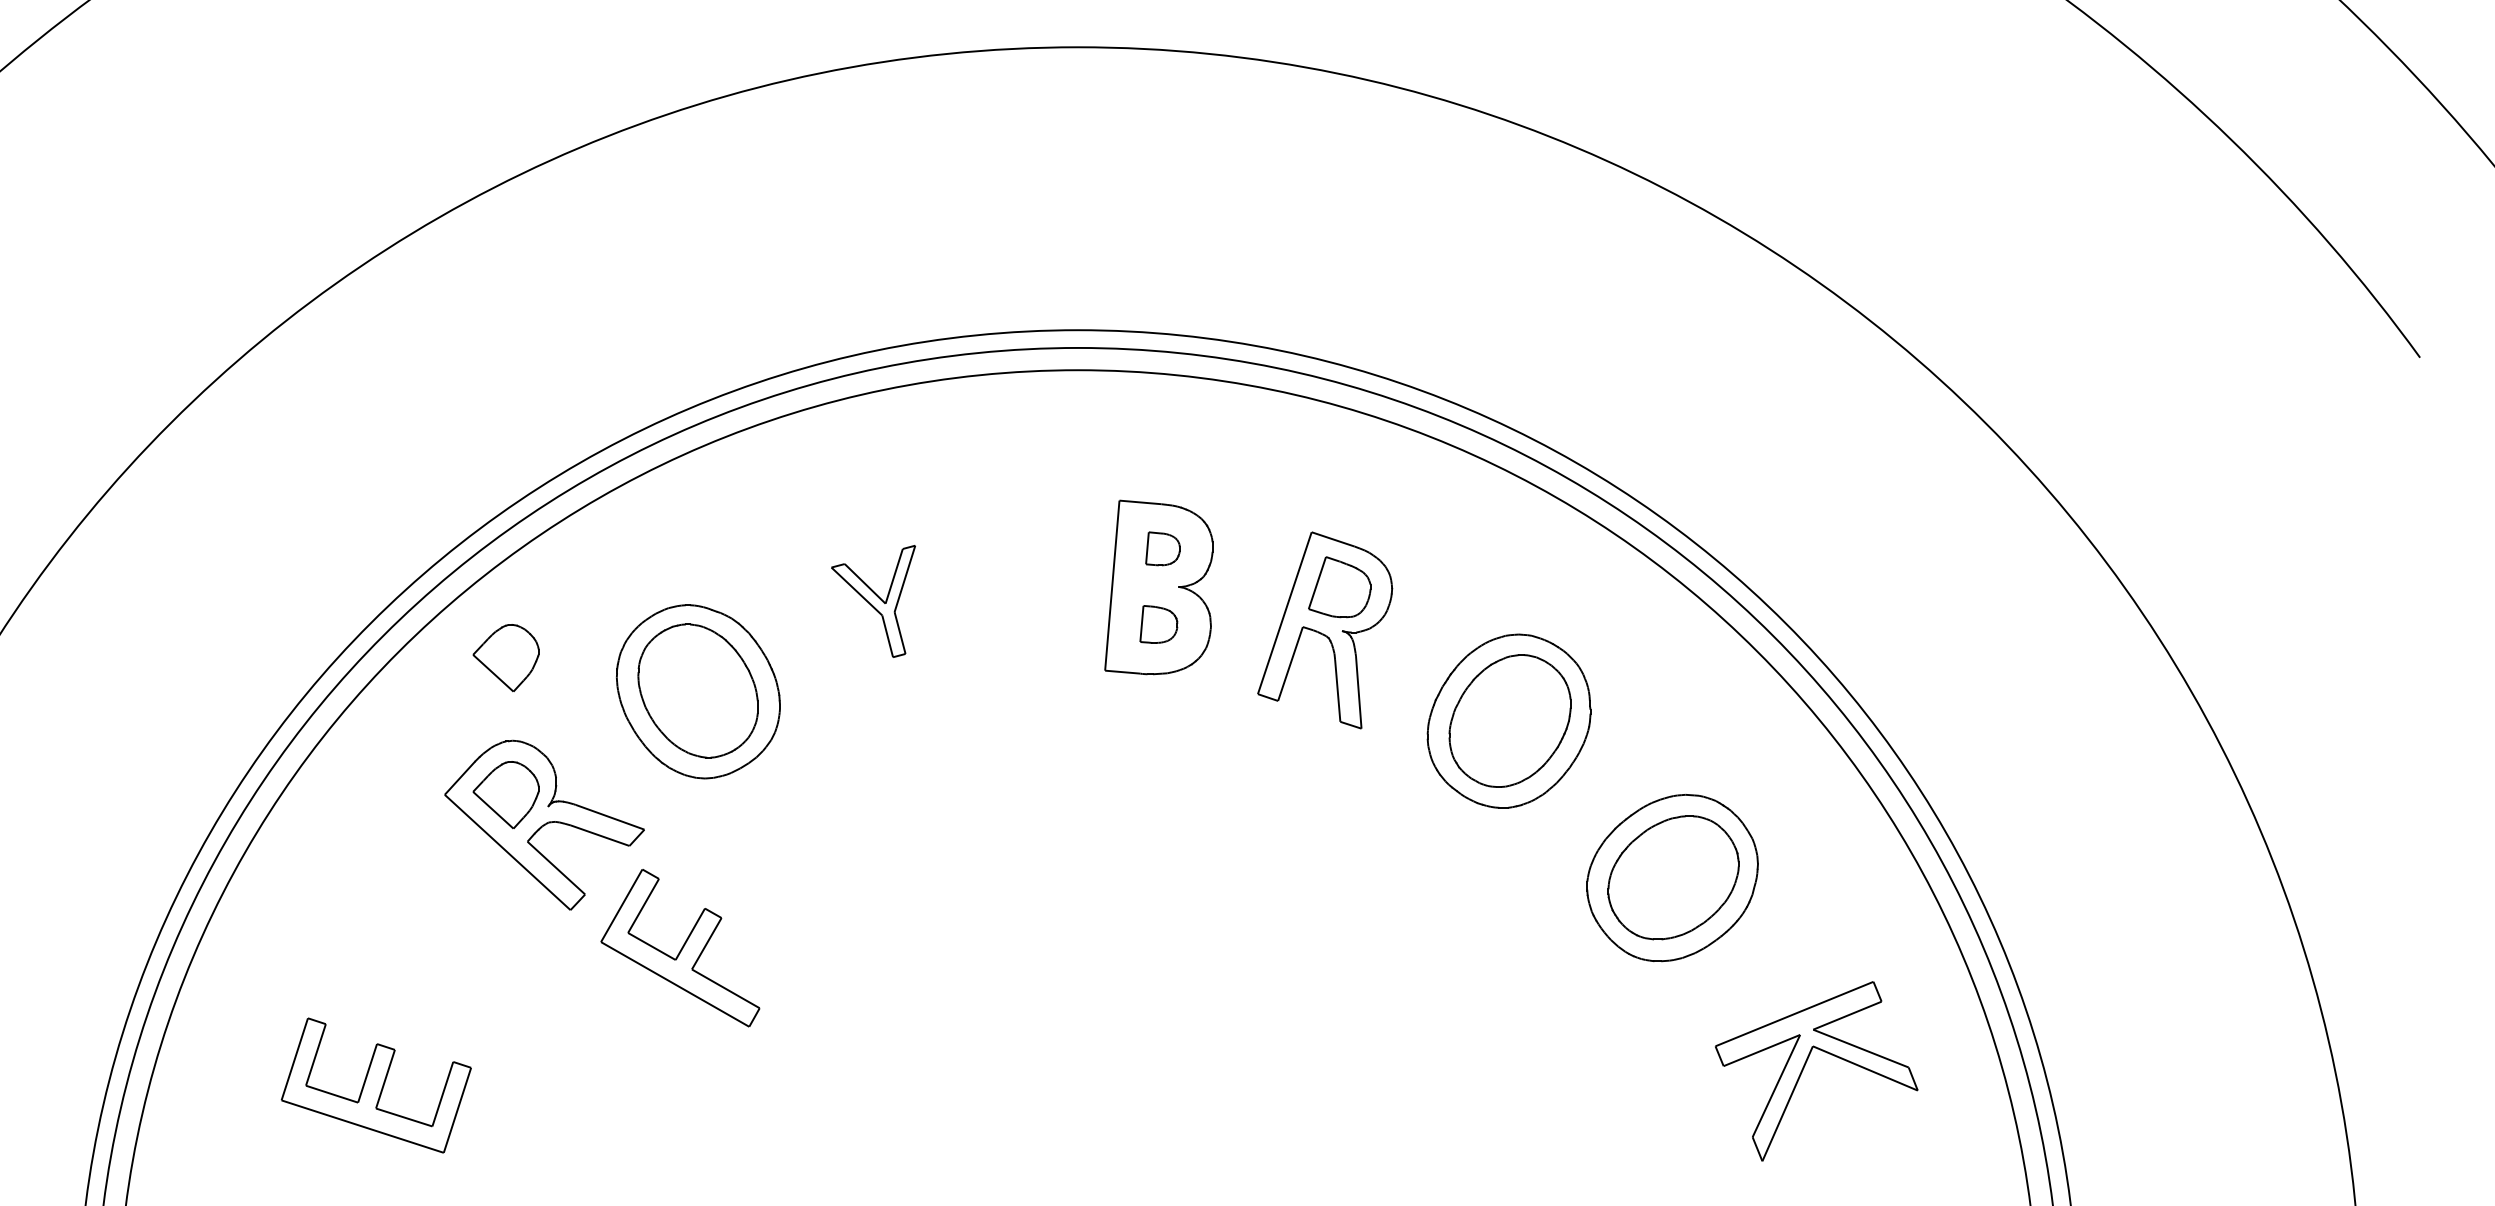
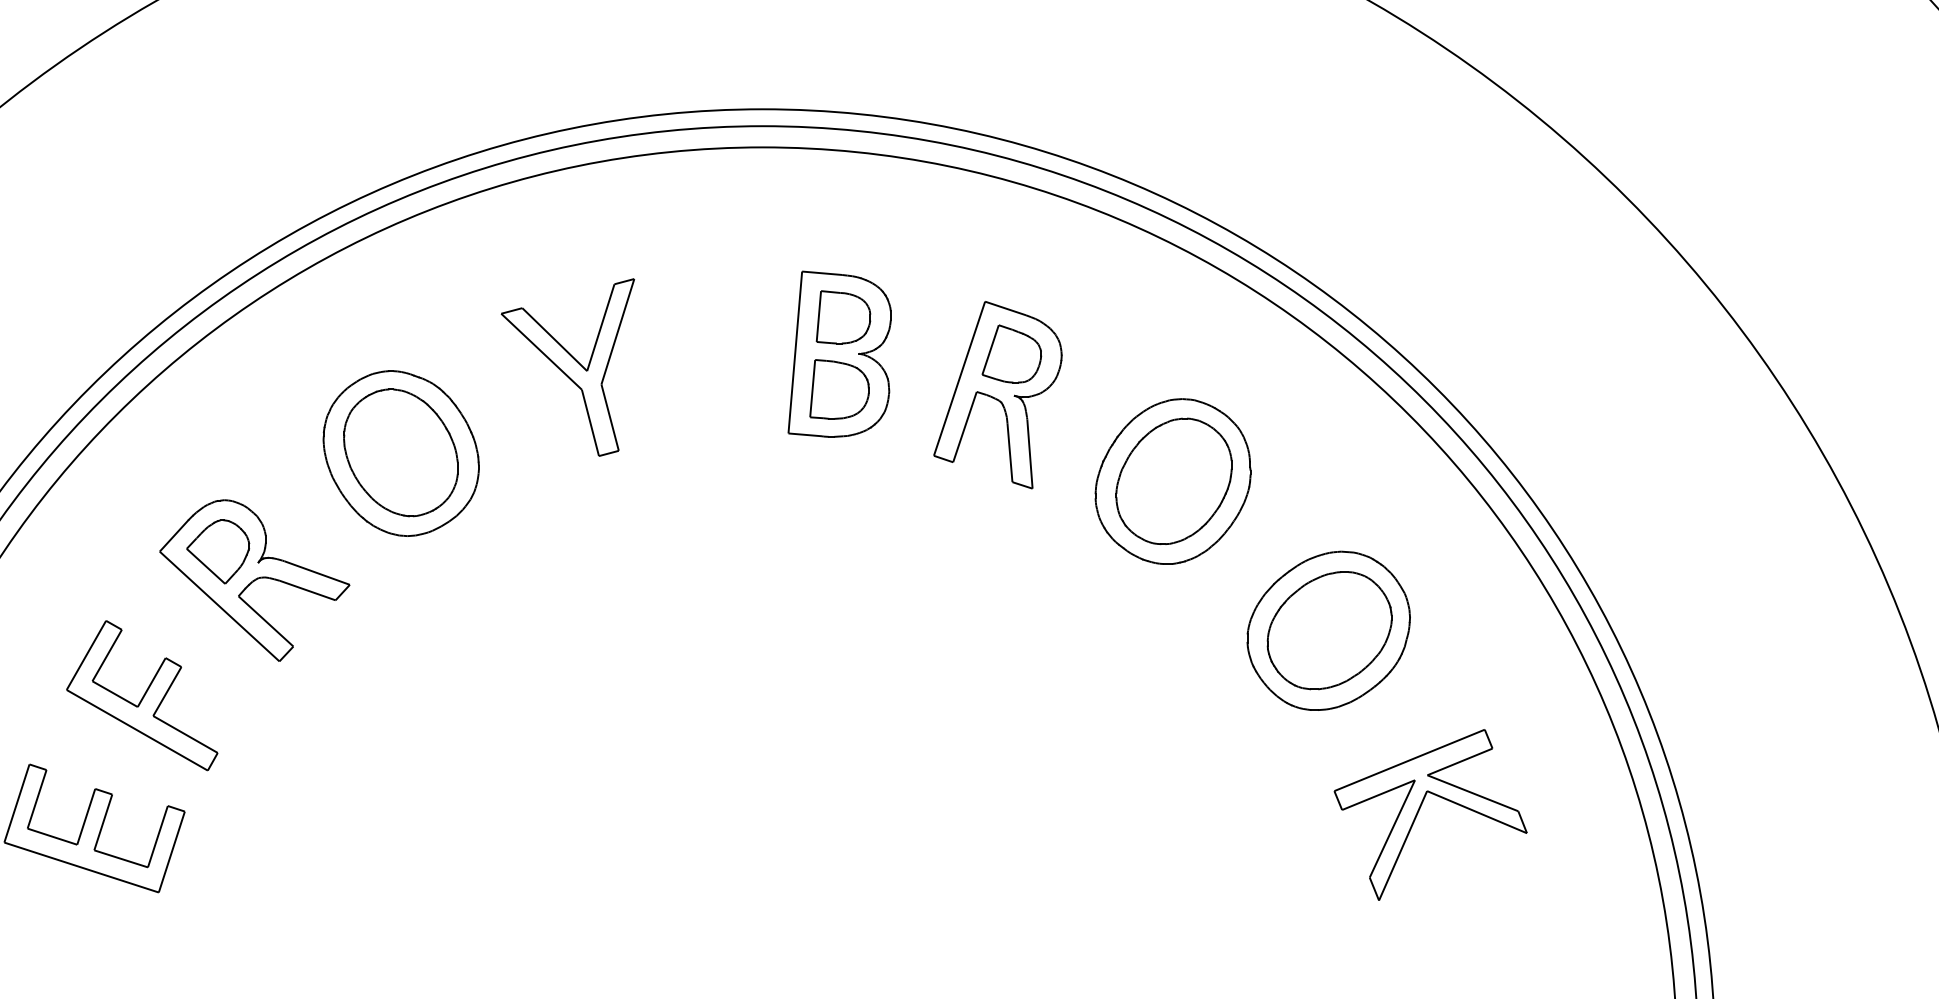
part: (1162, 548) -> (843, 317), size x1.67
part: (873, 601) -> (567, 367), size x1.67
part: (1158, 624) -> (839, 389), size x1.67
part: (505, 658) -> (217, 421), removed
part: (680, 948) -> (142, 696), moved
part: (1805, 1066) -> (1420, 810), moved

